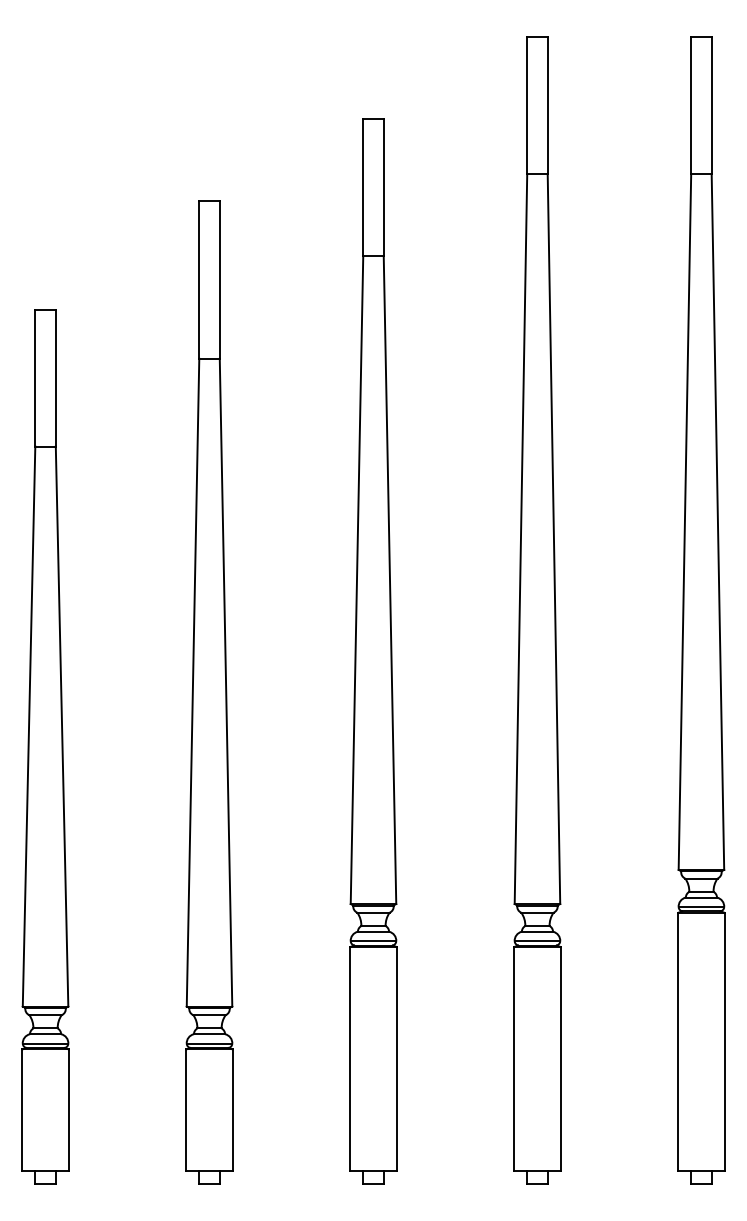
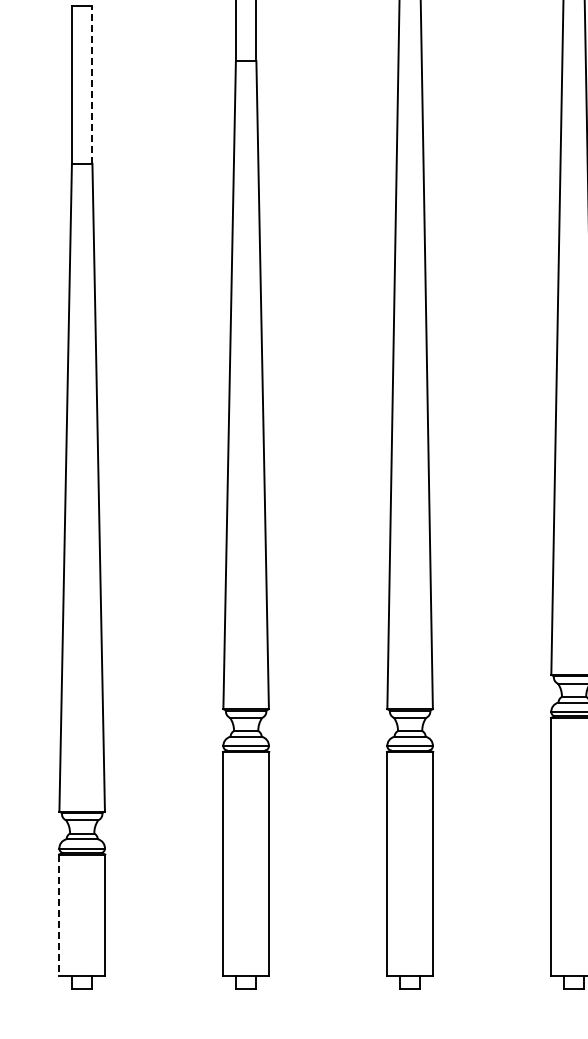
line: (219, 279) -> (92, 84), solid -> dashed
line: (186, 1110) -> (59, 915), solid -> dashed

